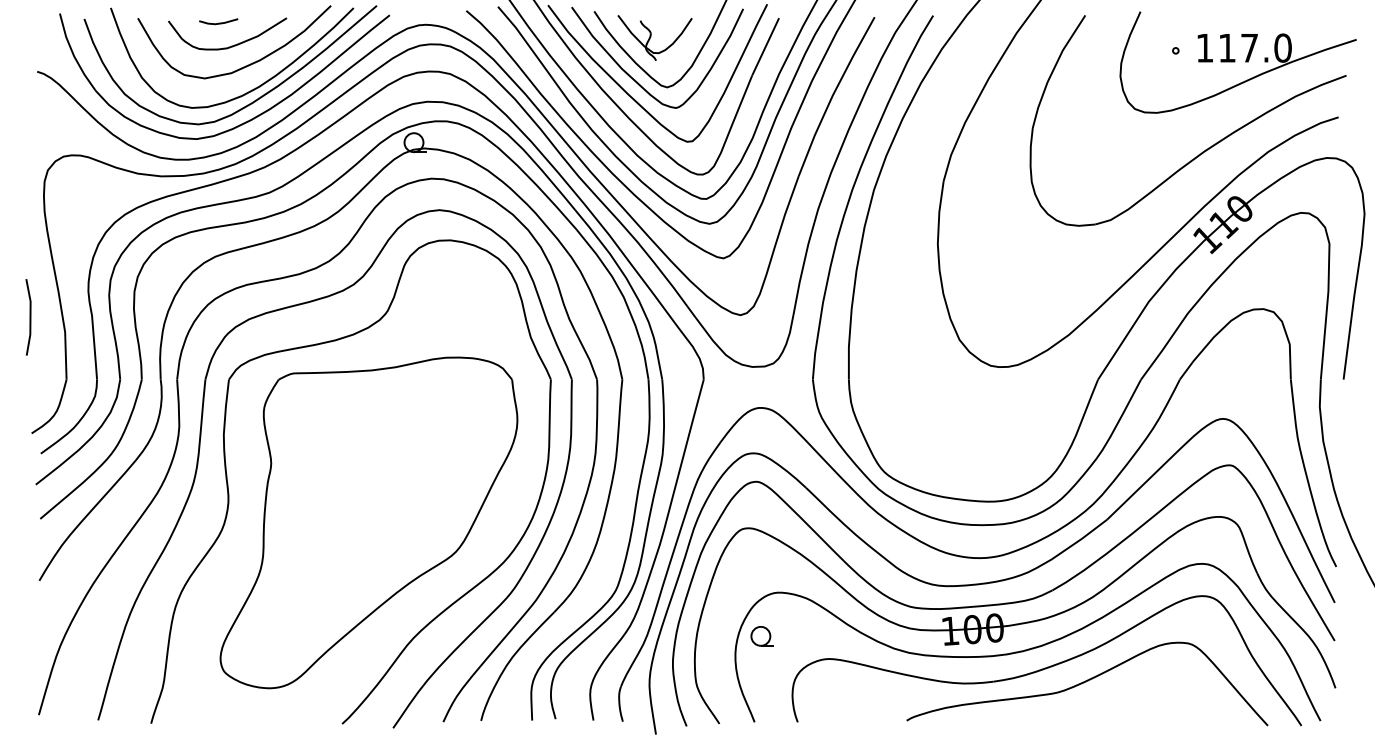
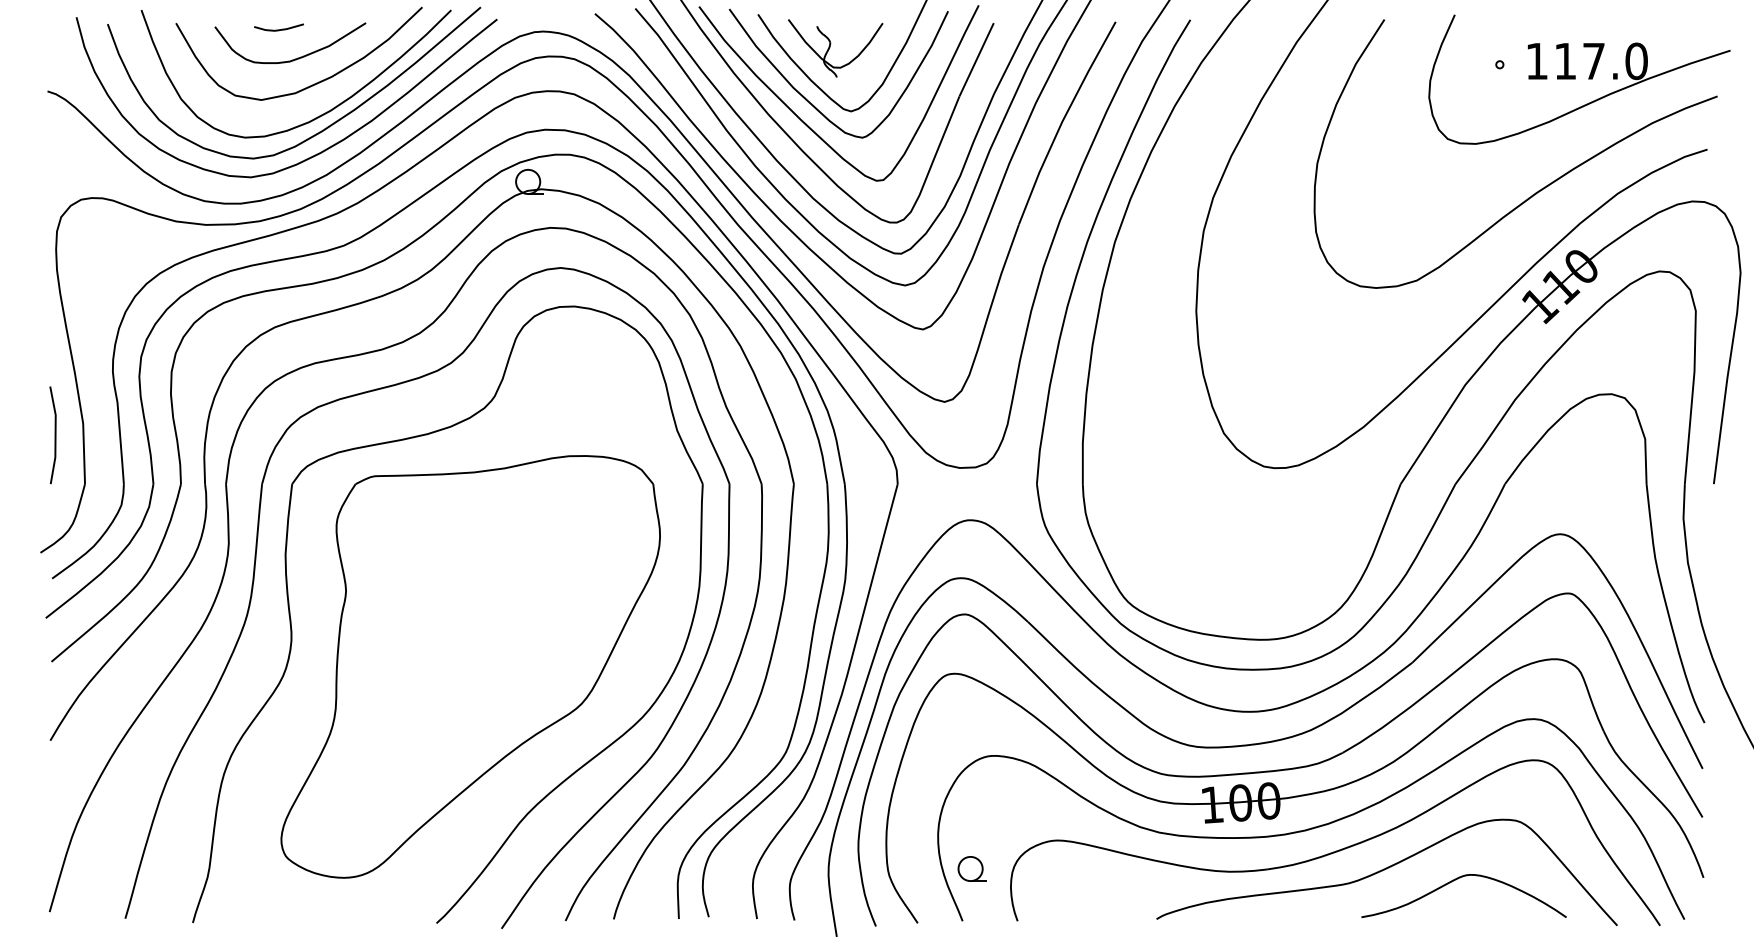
line: (29, 317) -> (54, 435), moved
part: (761, 636) -> (971, 869), moved
curve: (1141, 690) -> (1456, 880), added

